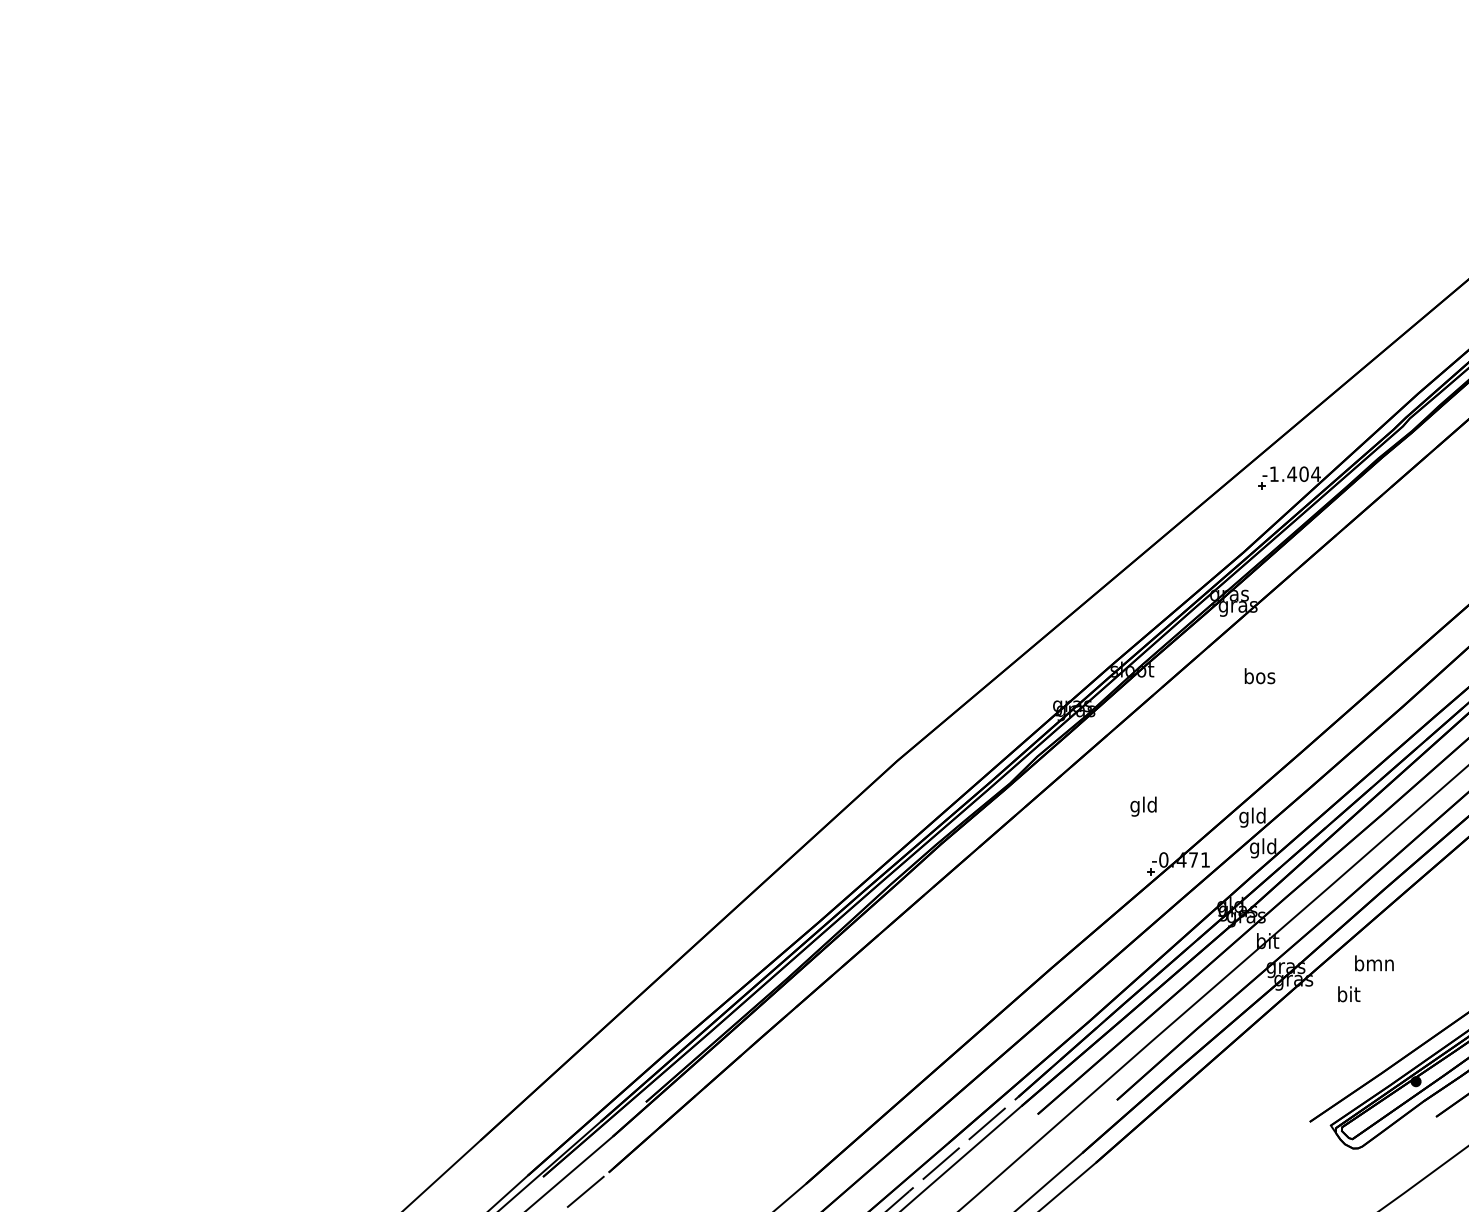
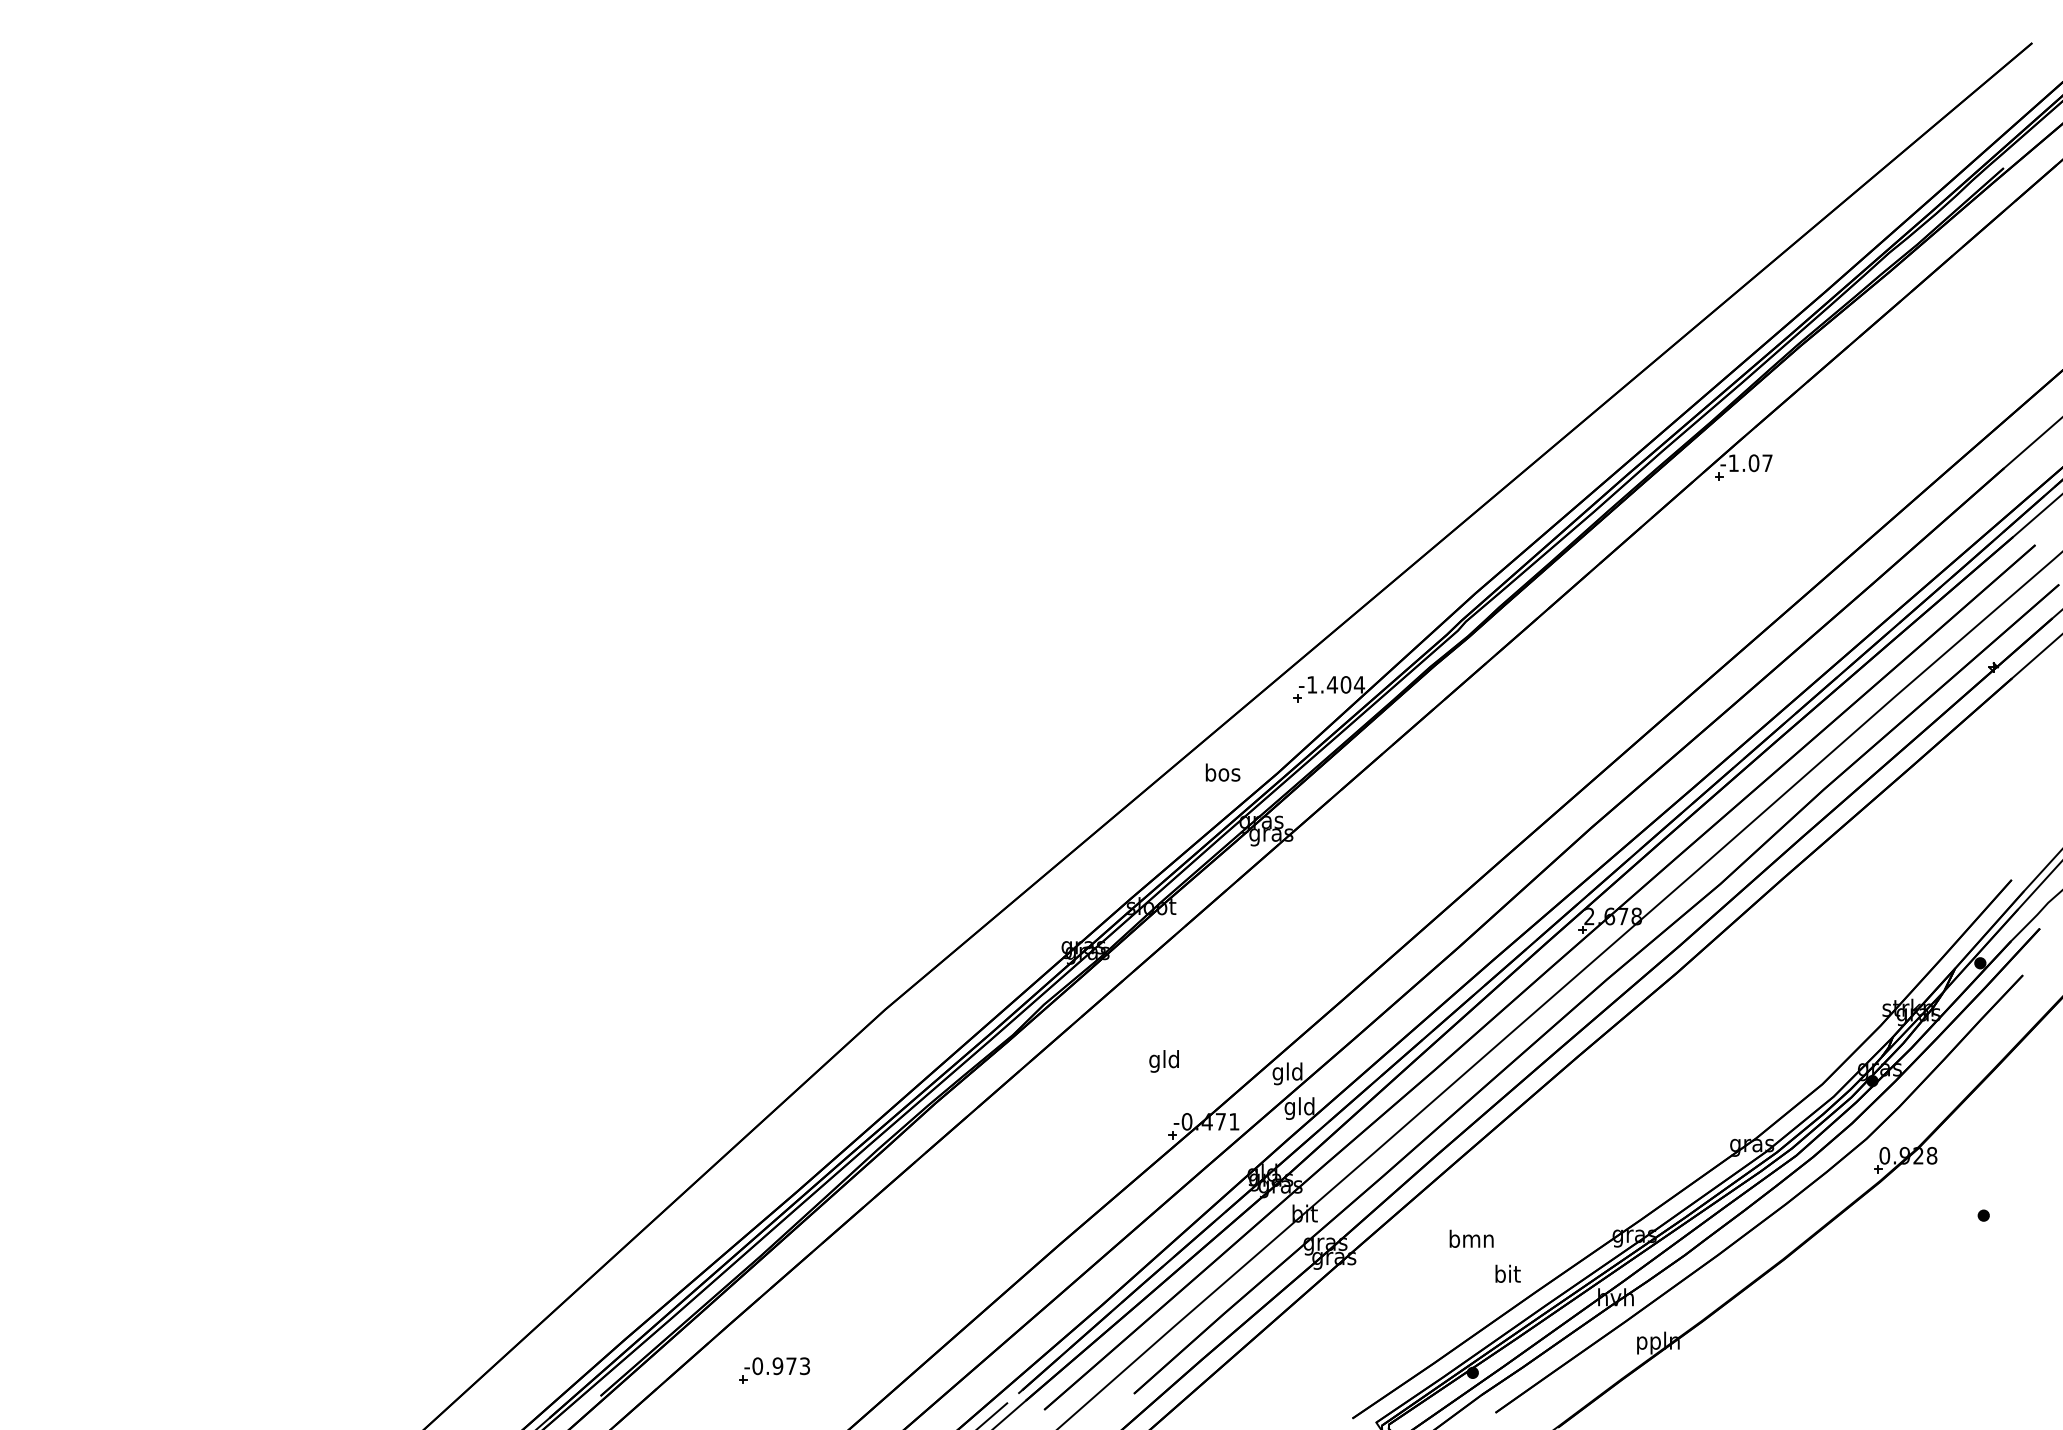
text: (1259, 676) -> (1222, 772), moved
text: (1374, 963) -> (1471, 1238), moved
text: (1348, 993) -> (1507, 1273), moved
part: (799, 1079) -> (774, 1370), added

